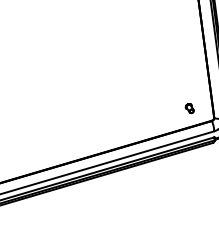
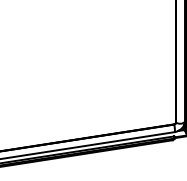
part: (189, 108) -> (159, 113), removed

